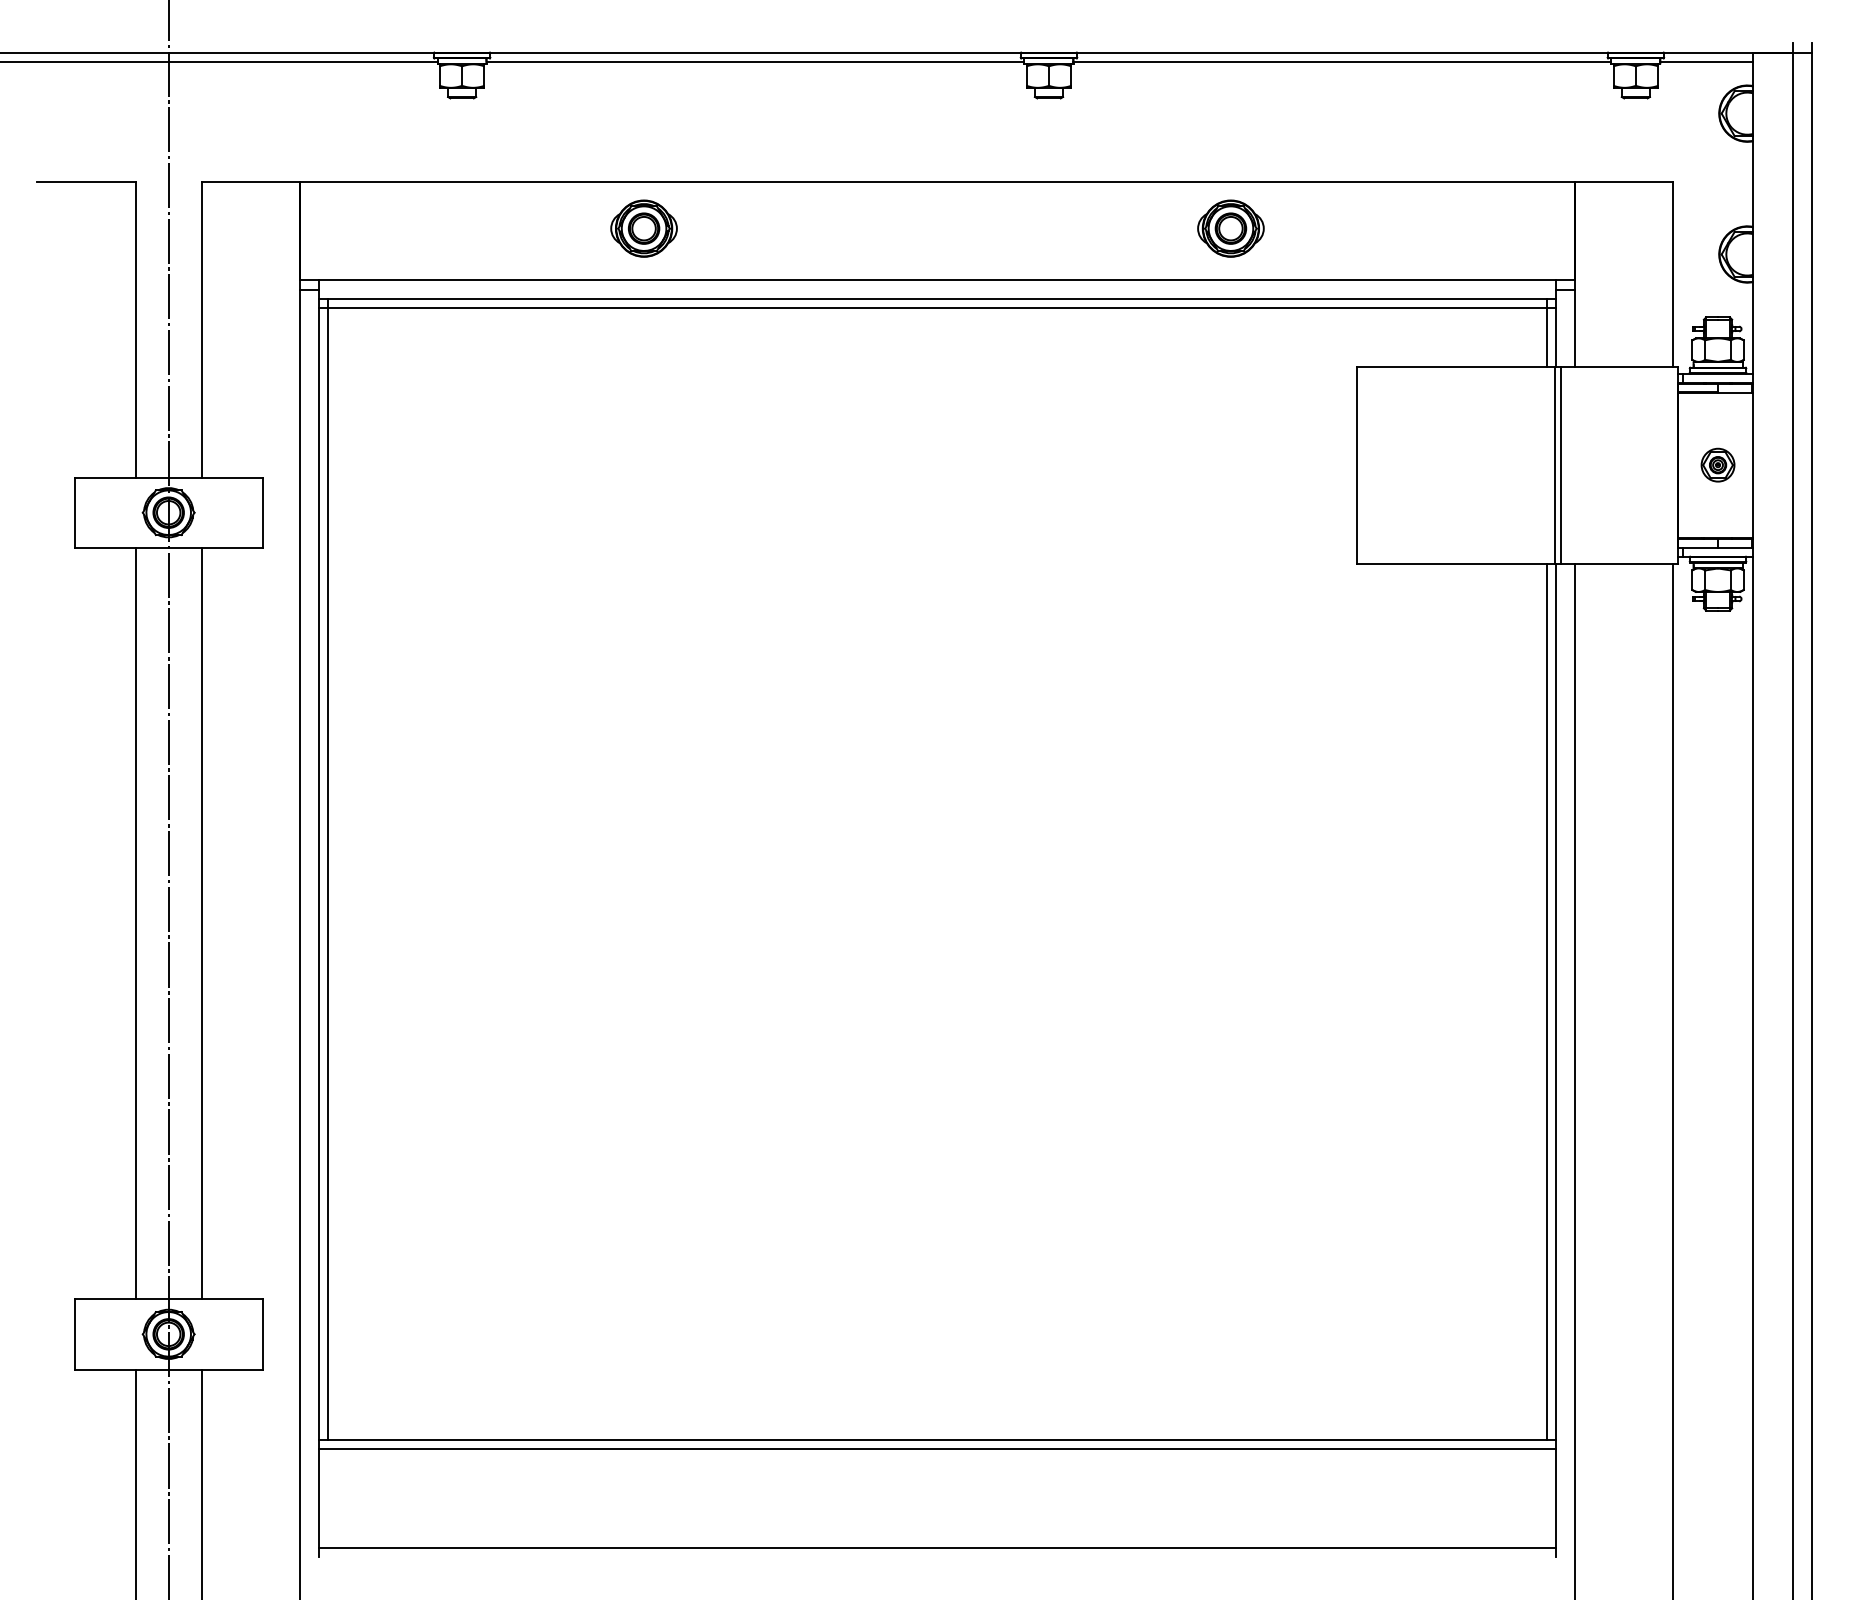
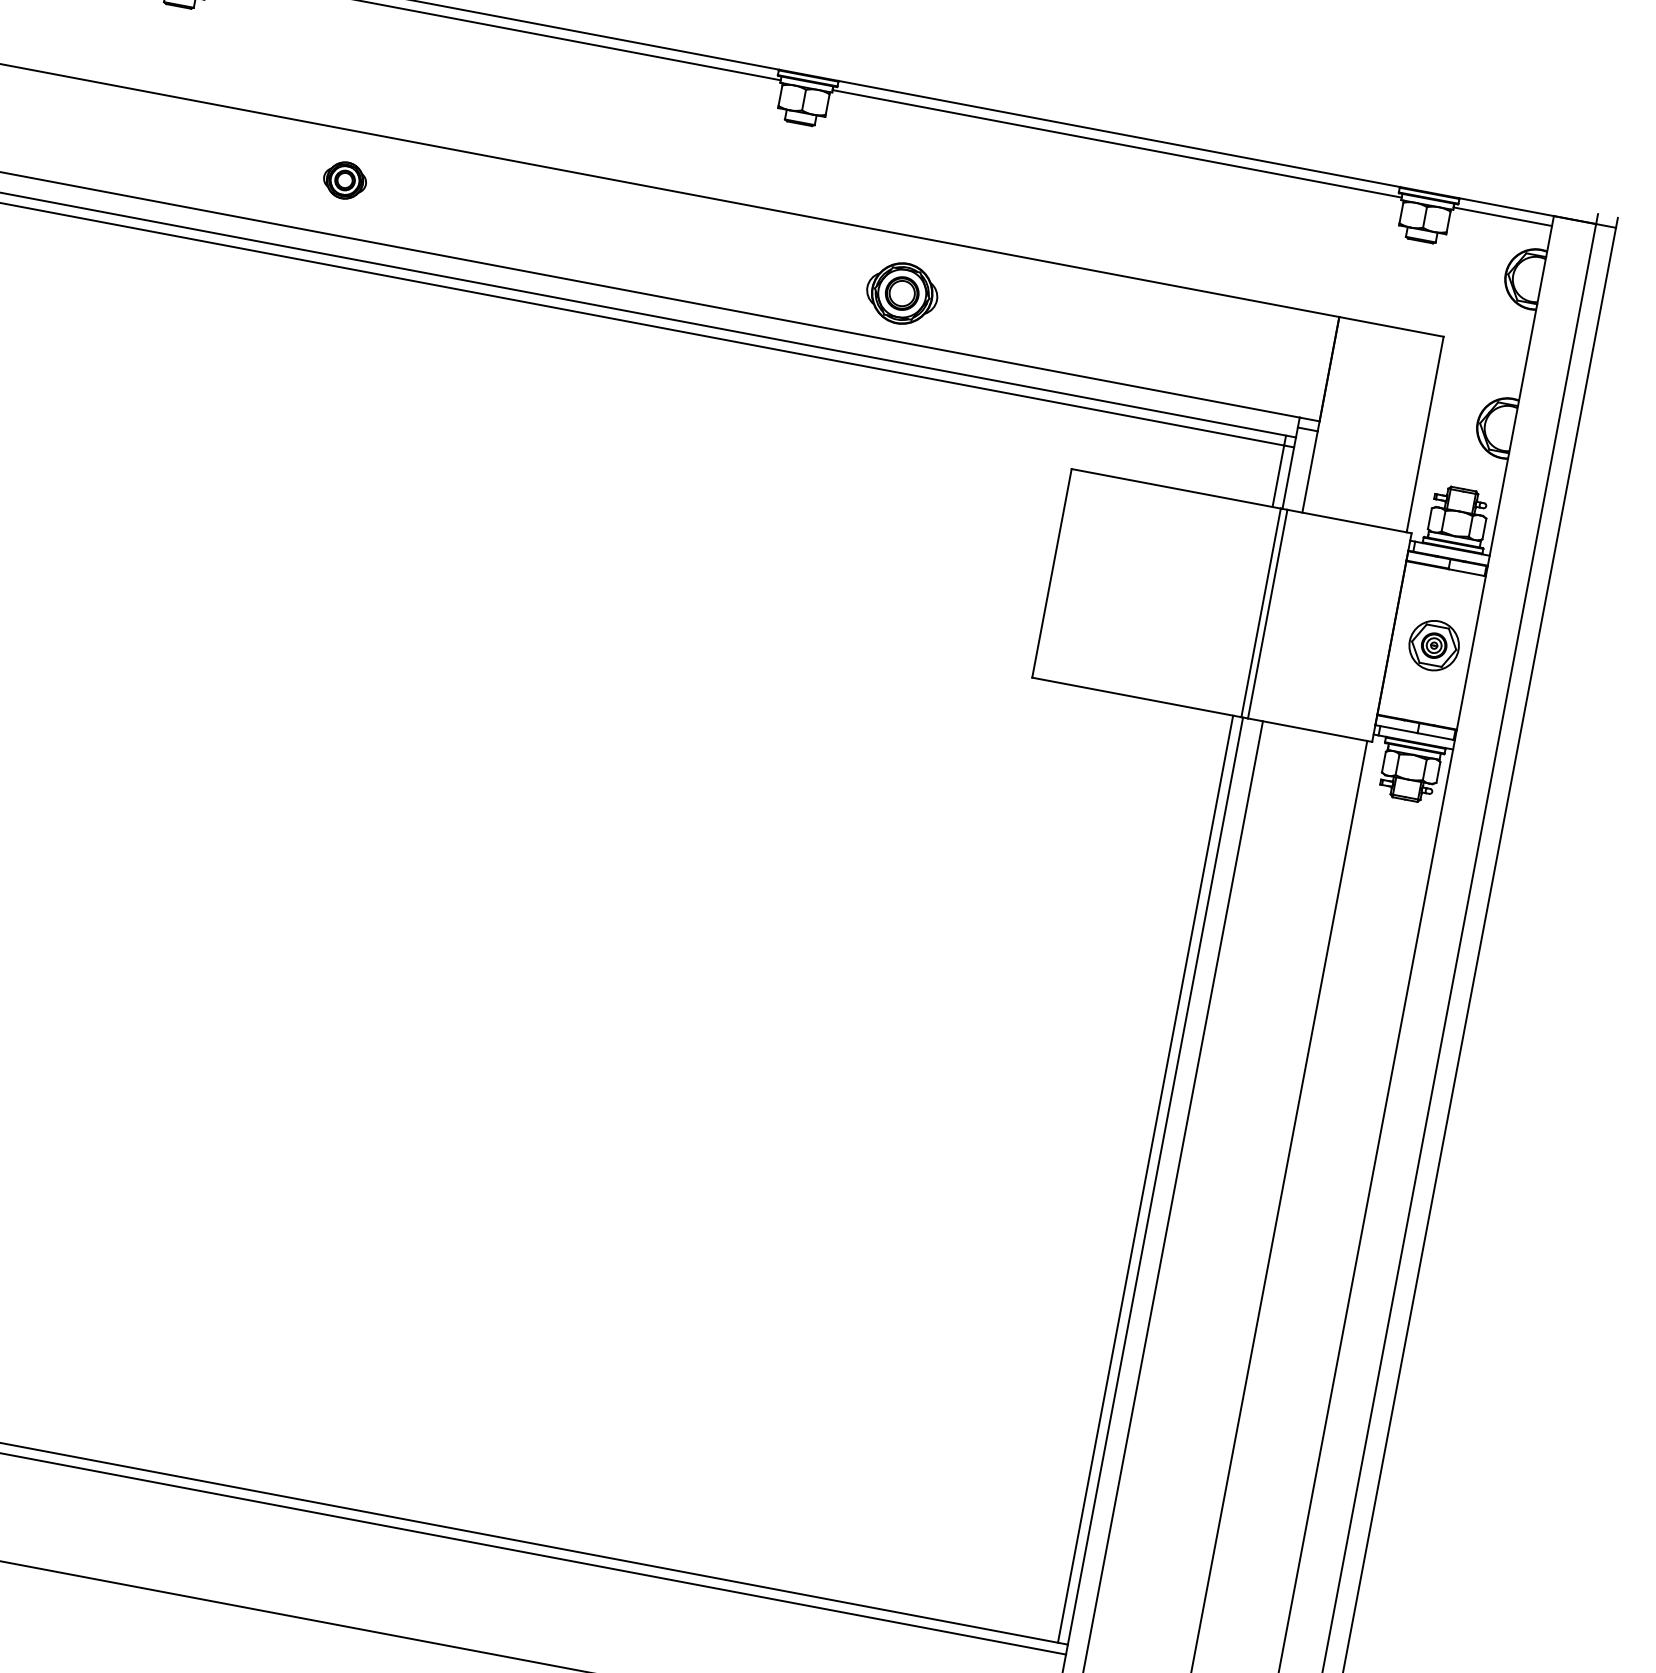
part: (643, 228) -> (344, 180), size x0.6
part: (1230, 228) -> (901, 293), moved
part: (1717, 464) -> (1433, 644), size x1.4

